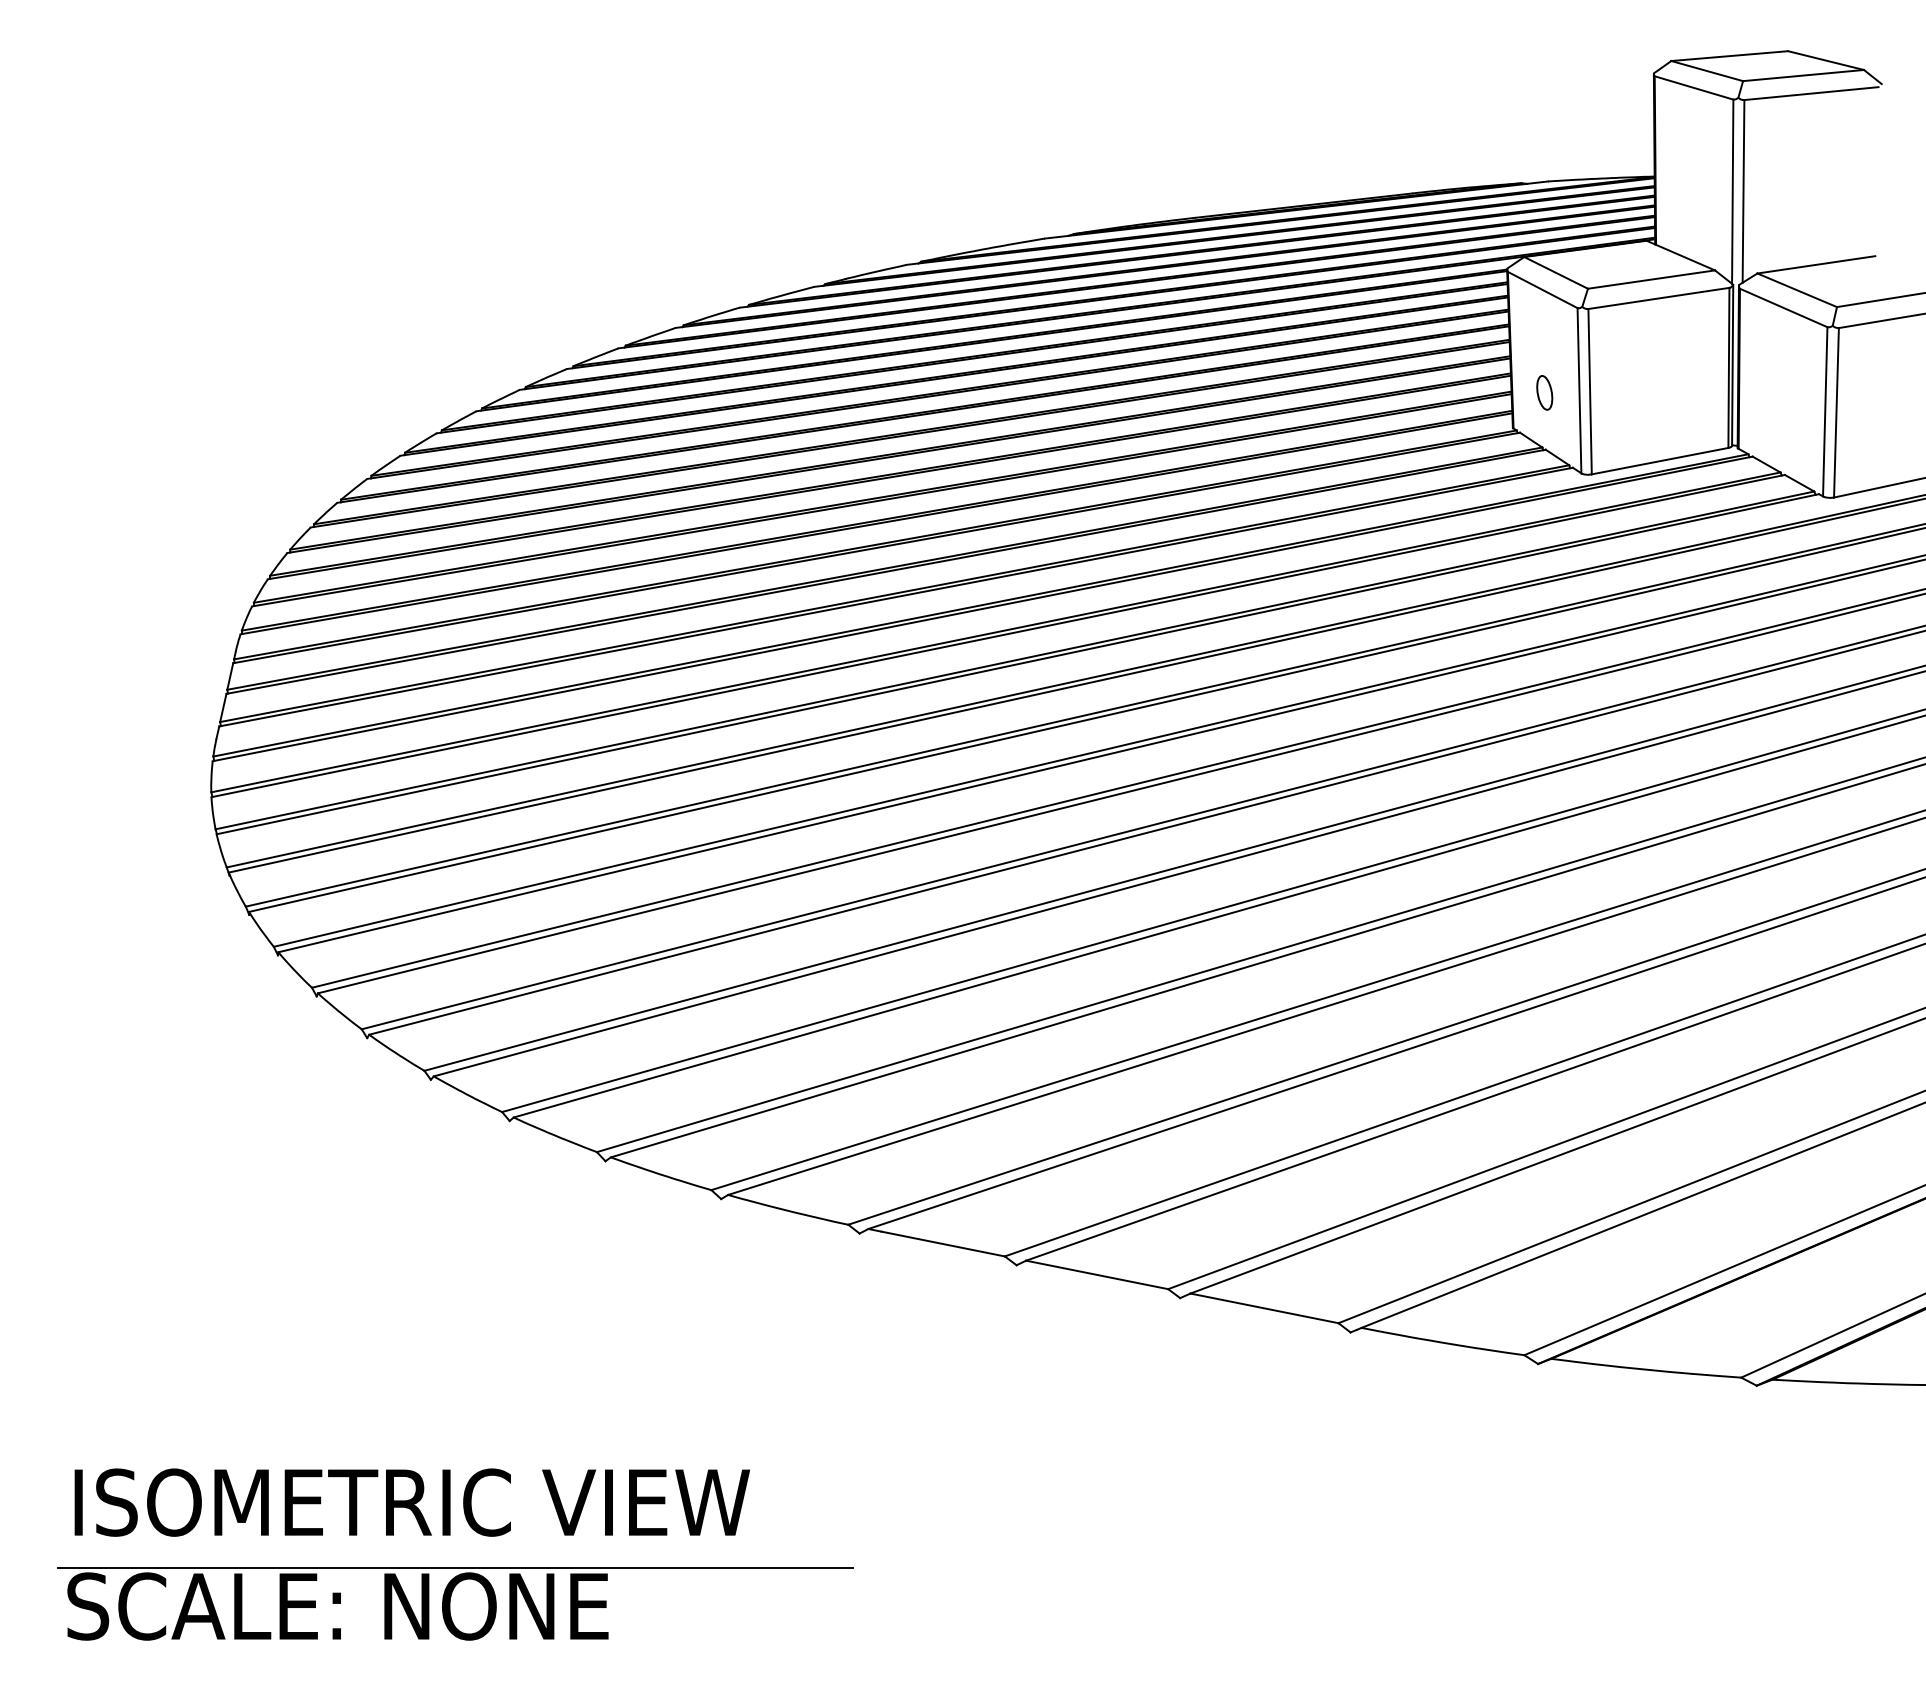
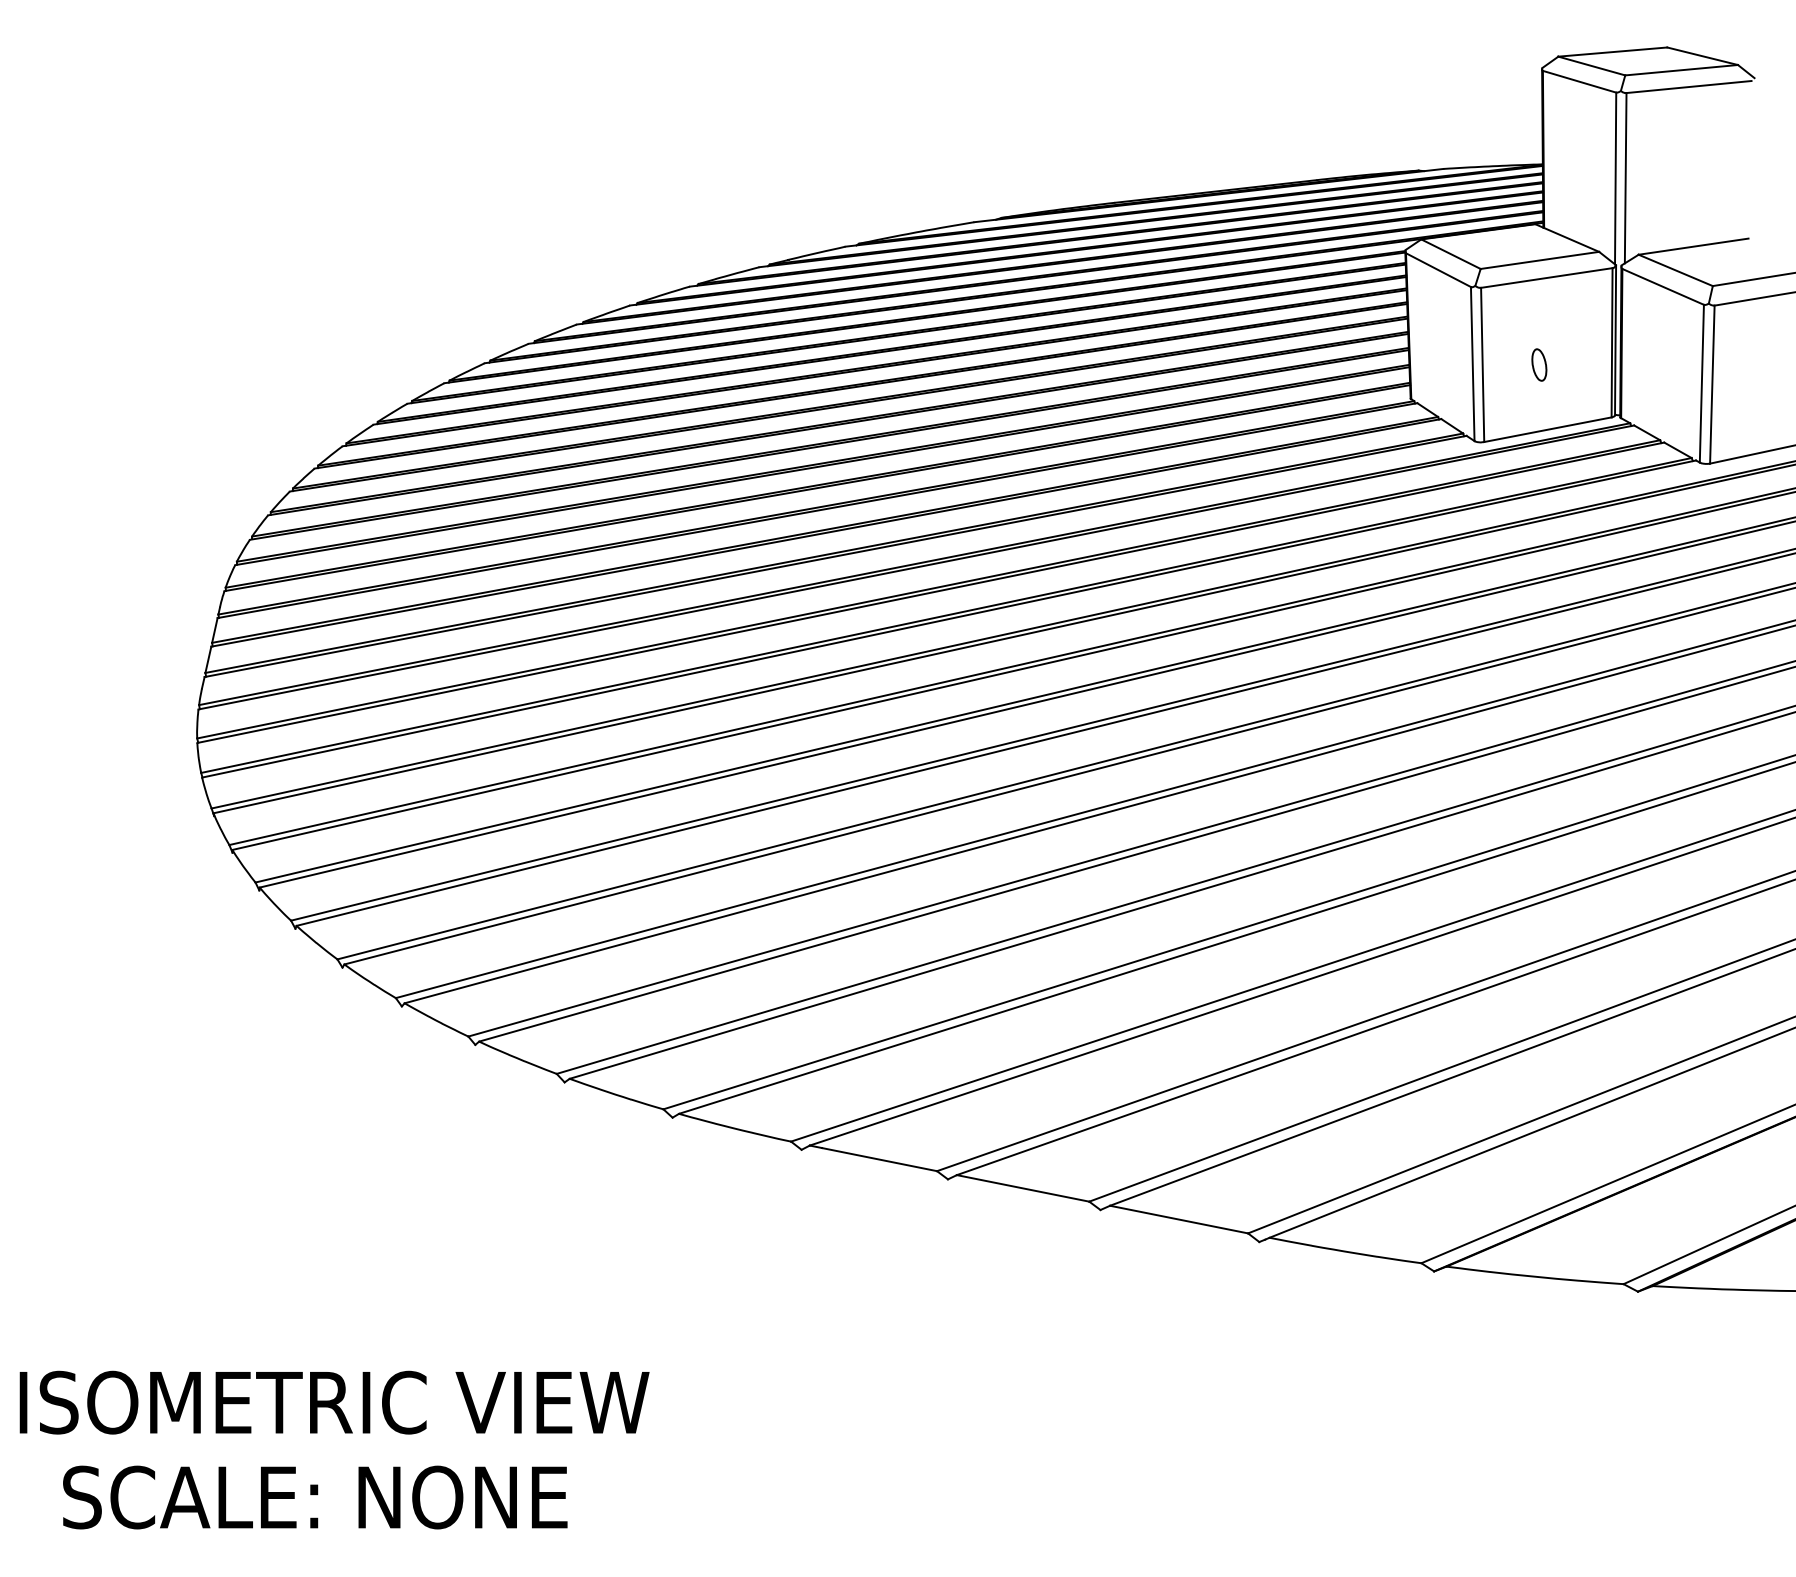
part: (1544, 392) -> (1539, 364), moved
text: (412, 1502) -> (334, 1402), moved
line: (455, 1567) -> (424, 1461), removed

